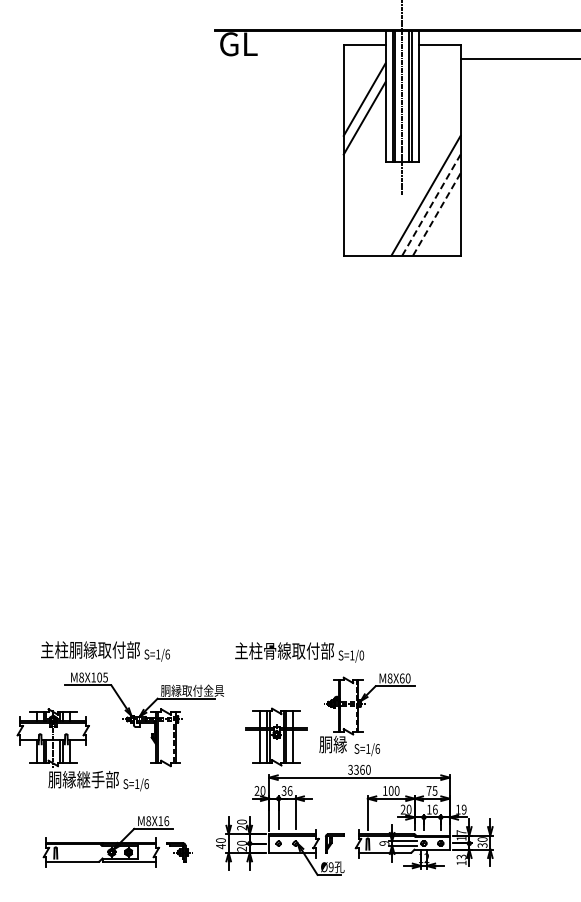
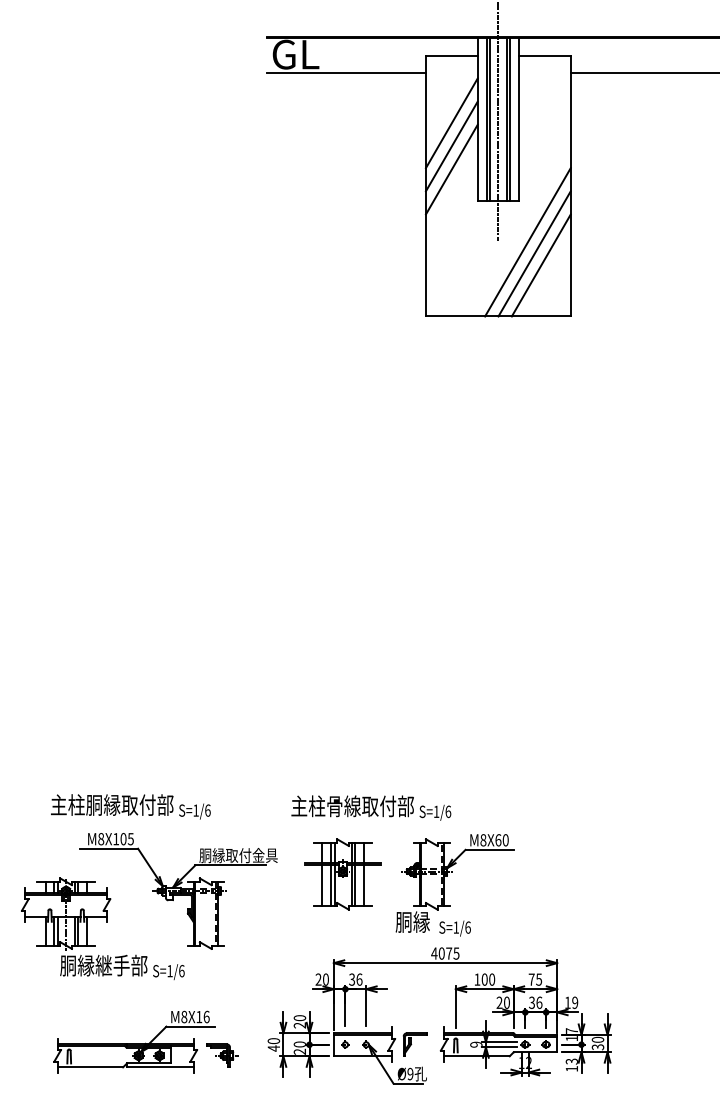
line: (279, 59) -> (346, 73), added
line: (364, 136) -> (451, 168), added
line: (431, 204) -> (534, 253), dashed -> solid
line: (436, 214) -> (540, 265), dashed -> solid
text: (361, 655) -> (447, 811), S=1/0 -> S=1/6
part: (276, 736) -> (342, 873), moved
text: (358, 769) -> (444, 953), 3360 -> 4075
text: (429, 809) -> (532, 1002), 16 -> 36

